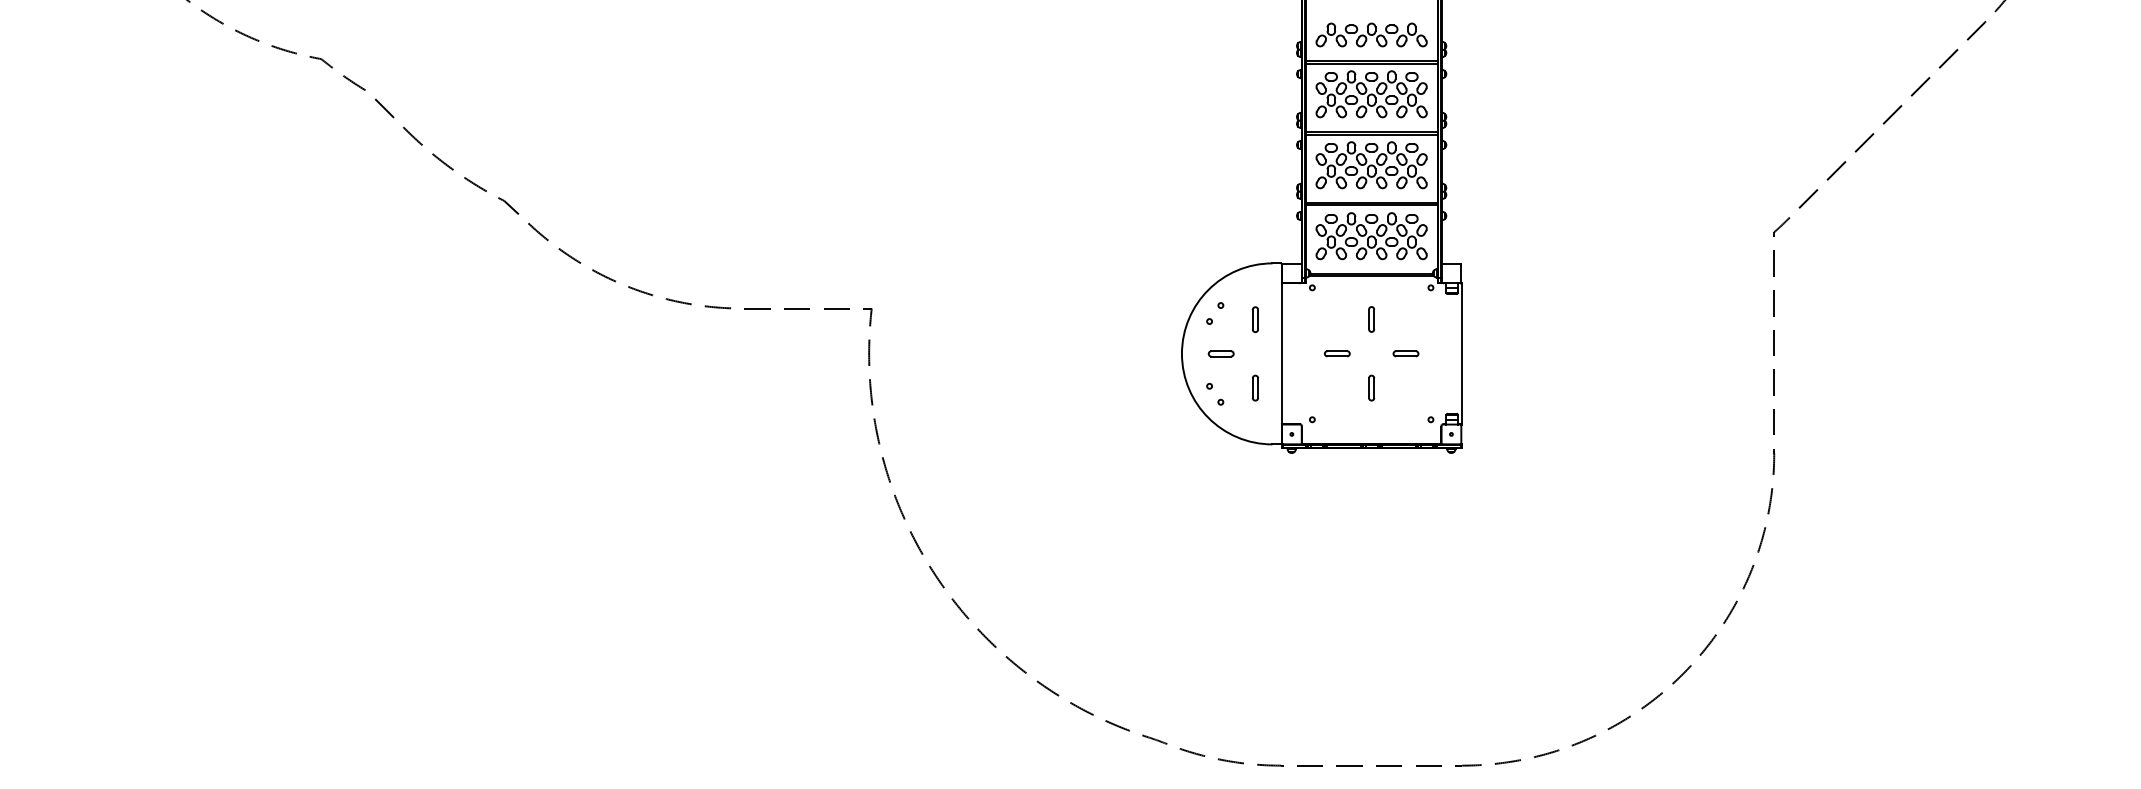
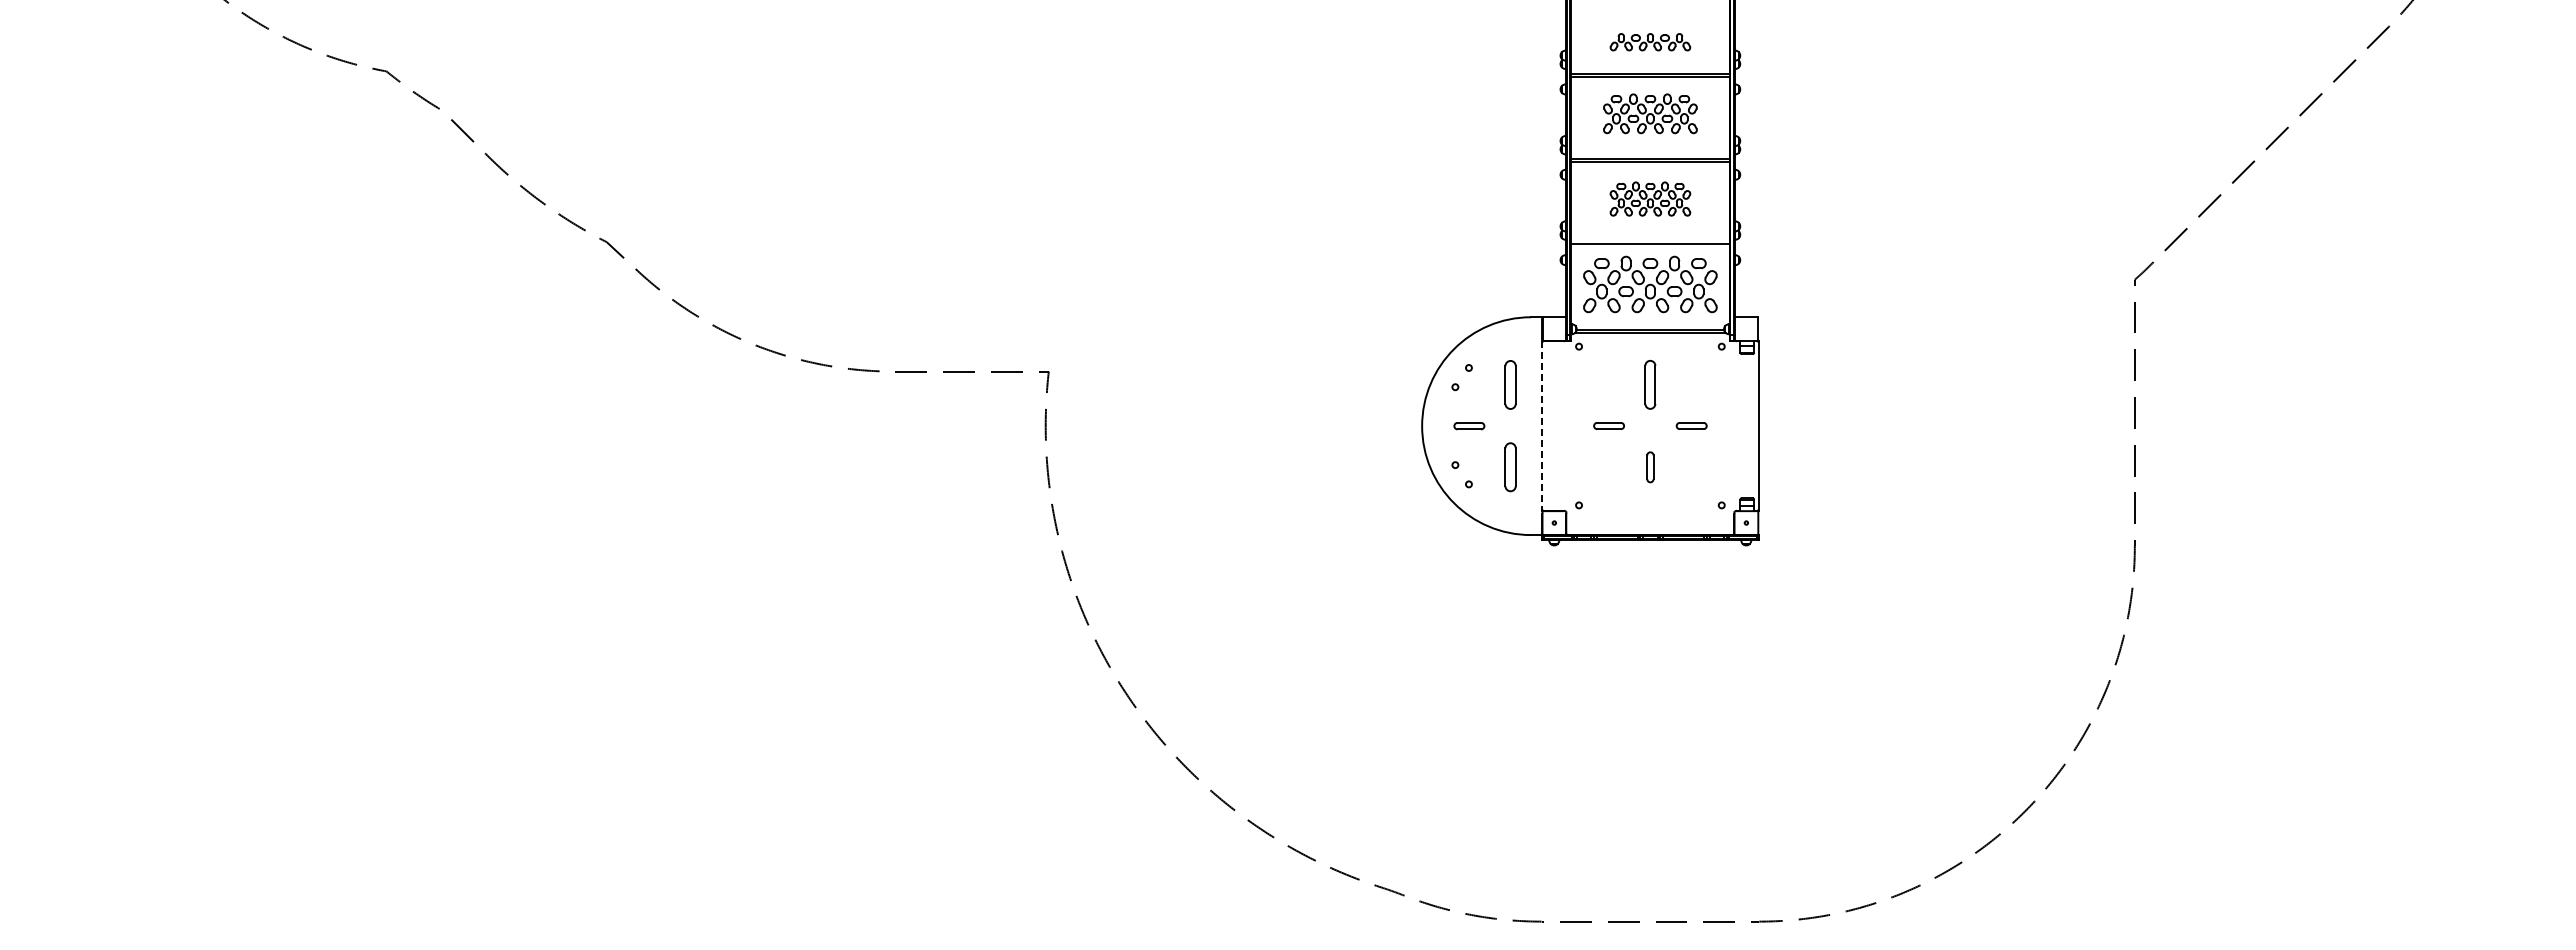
part: (1371, 34) -> (1650, 41), size x0.6
part: (1371, 94) -> (1650, 113), size x0.7
part: (1371, 164) -> (1650, 198), size x0.6
line: (1371, 205) -> (1650, 247), removed
part: (1255, 319) -> (1510, 384), size x1.6
part: (1371, 319) -> (1650, 384), size x1.6
line: (1281, 354) -> (1542, 426), solid -> dashed
part: (1255, 388) -> (1510, 467), size x1.6

